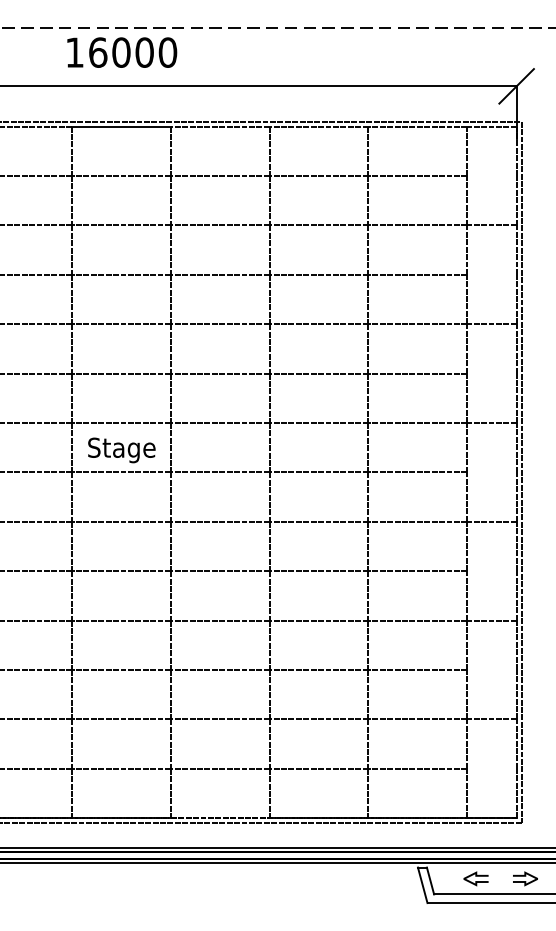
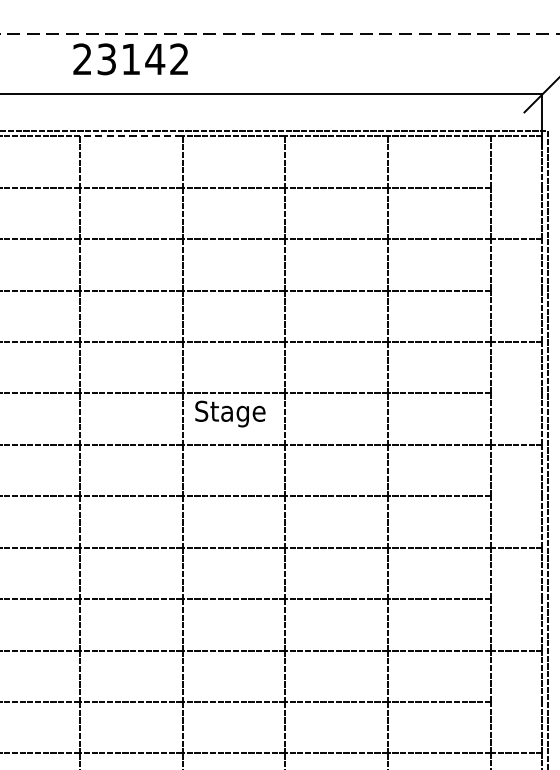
text: (121, 52) -> (131, 59), 16000 -> 23142
line: (120, 126) -> (130, 136), solid -> dashed
text: (121, 450) -> (230, 414), moved

